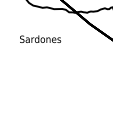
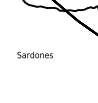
text: (39, 38) -> (34, 54), moved

